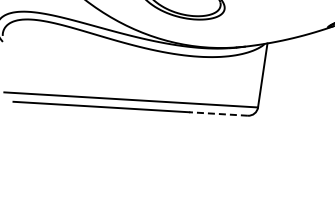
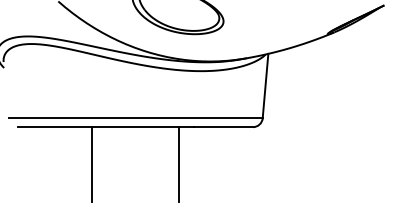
line: (218, 114) -> (223, 127), dashed -> solid
line: (84, 143) -> (91, 164), added
line: (172, 148) -> (179, 164), added

